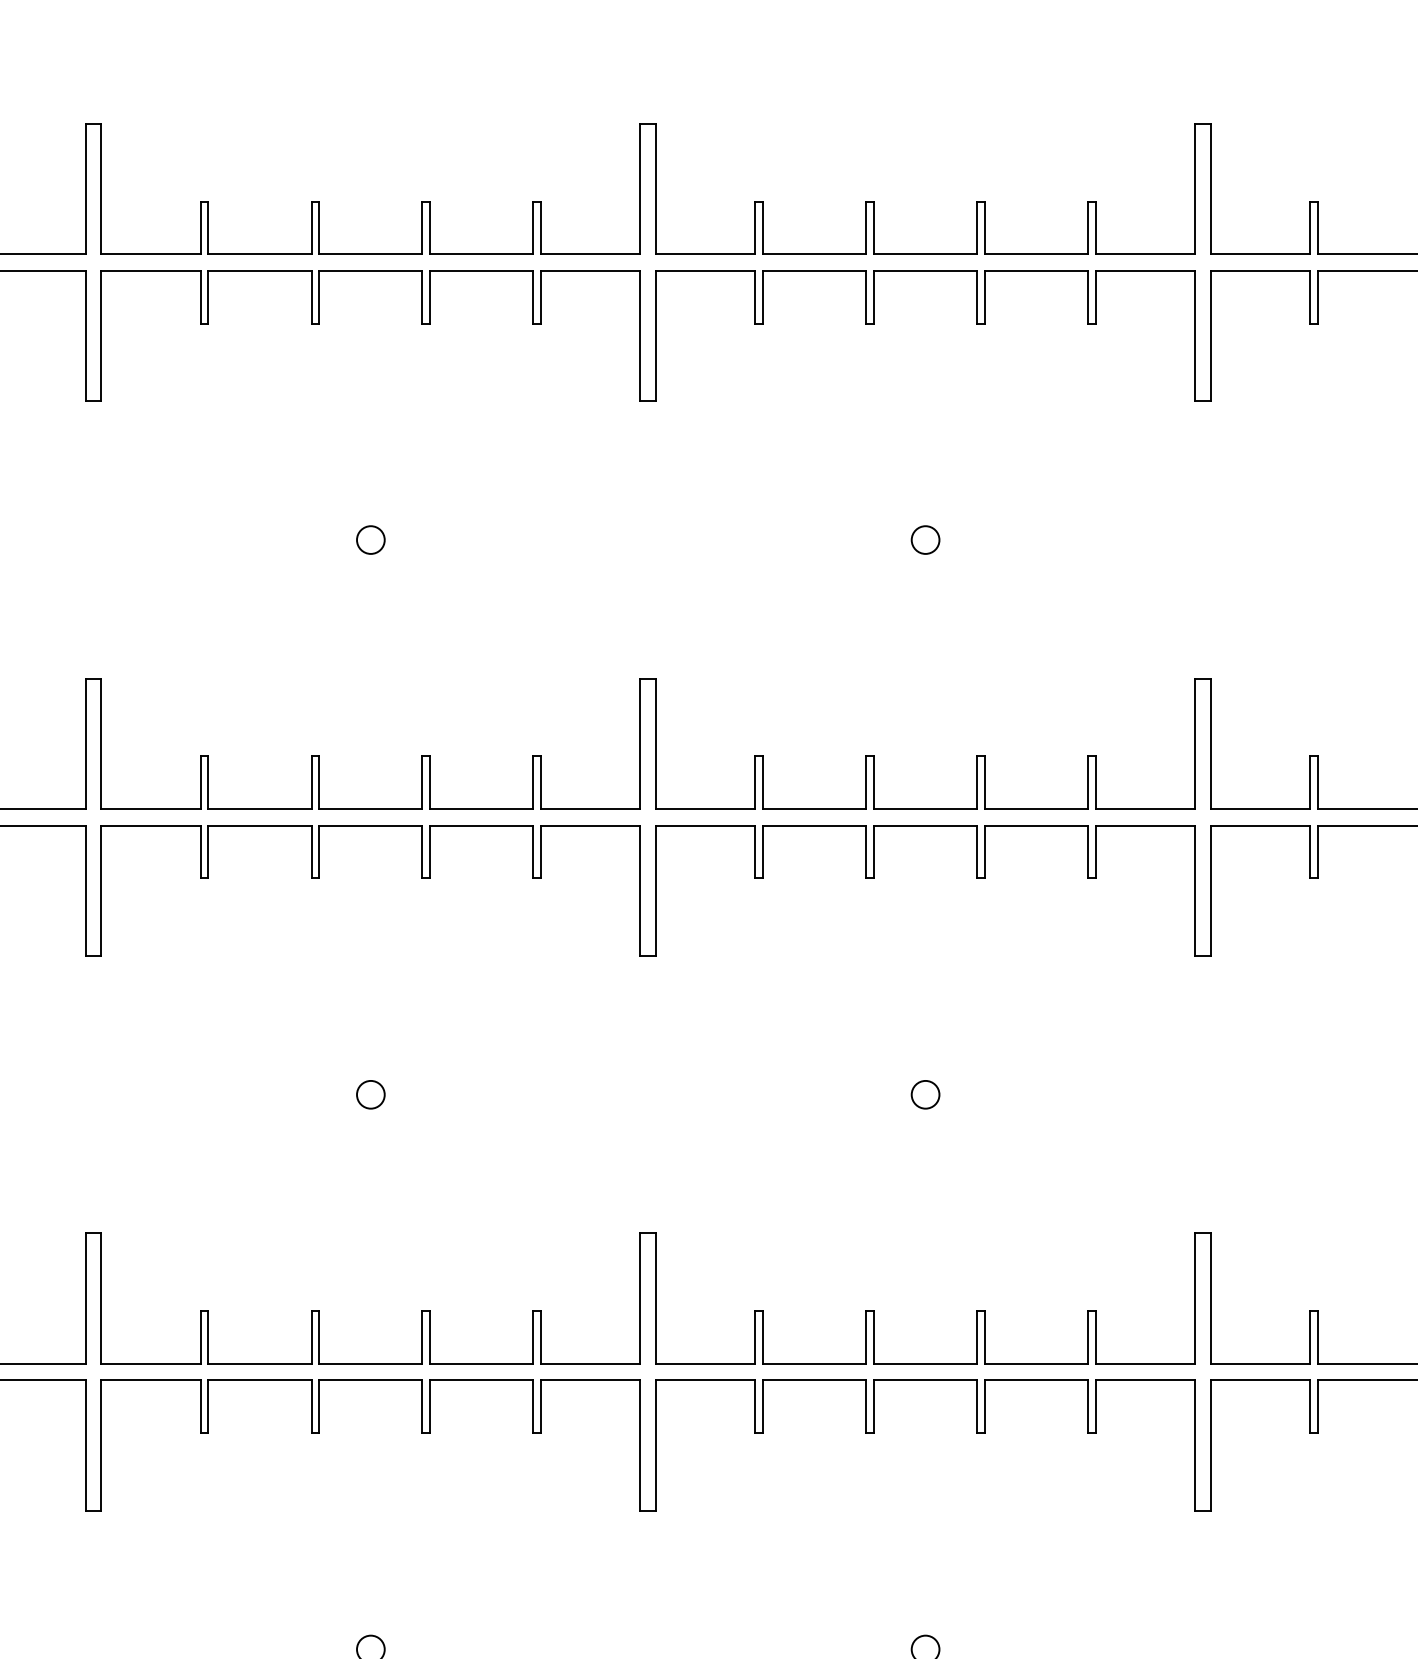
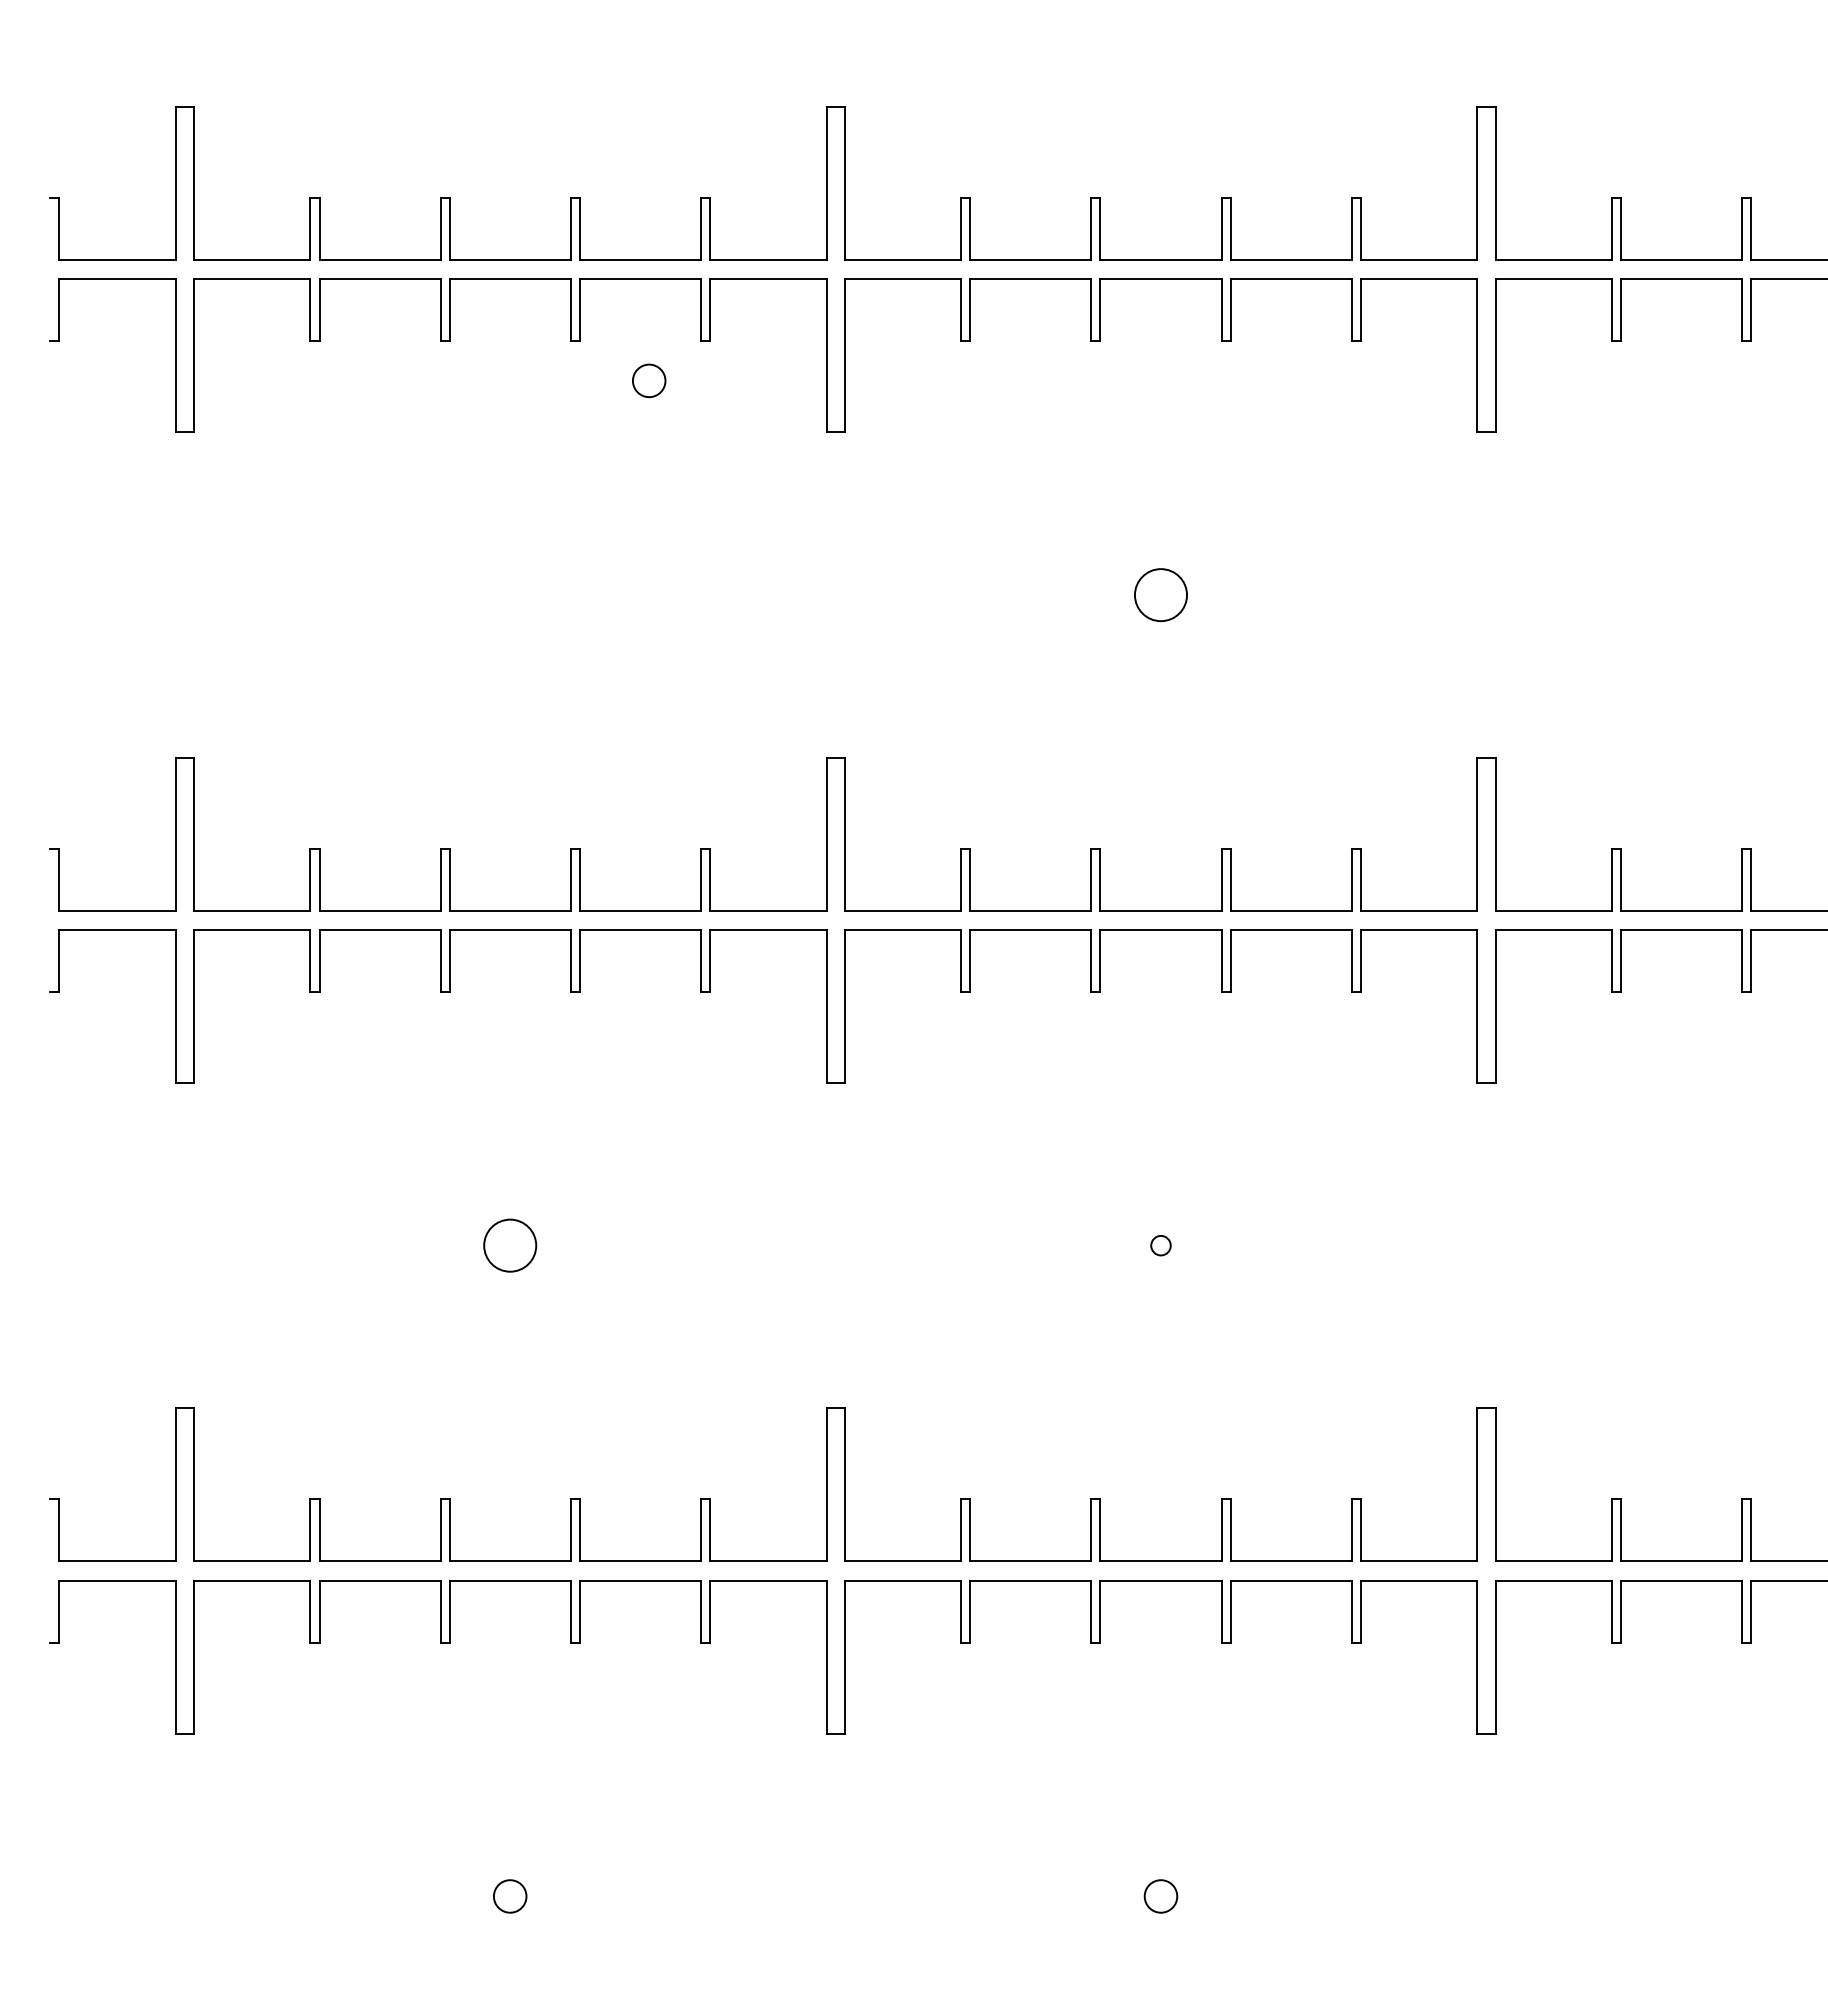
circle: (371, 539) -> (649, 380), moved
circle: (925, 539) -> (1160, 594), size x1.6
circle: (370, 1094) -> (509, 1245), size x1.6
circle: (925, 1094) -> (1160, 1245), size x0.6

